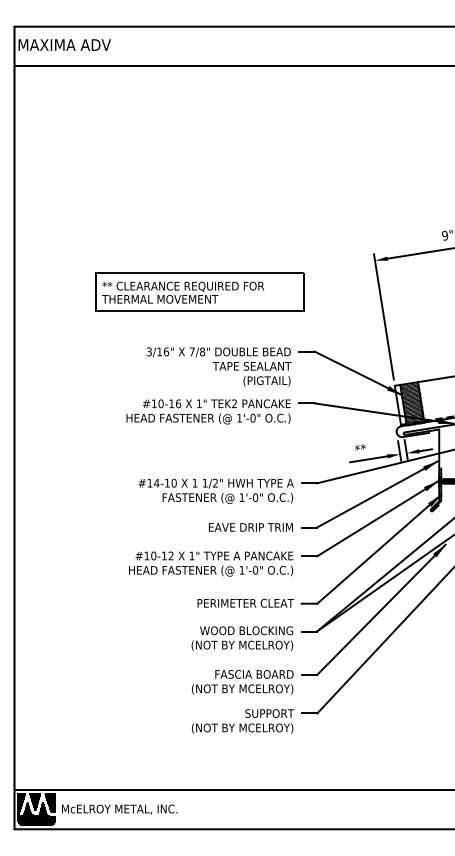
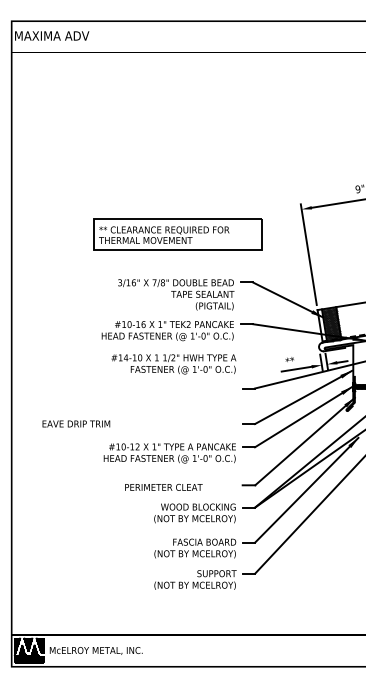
part: (199, 291) -> (177, 234), moved
text: (215, 490) -> (173, 363), moved
text: (250, 527) -> (76, 424), moved
text: (245, 603) -> (163, 487), moved

